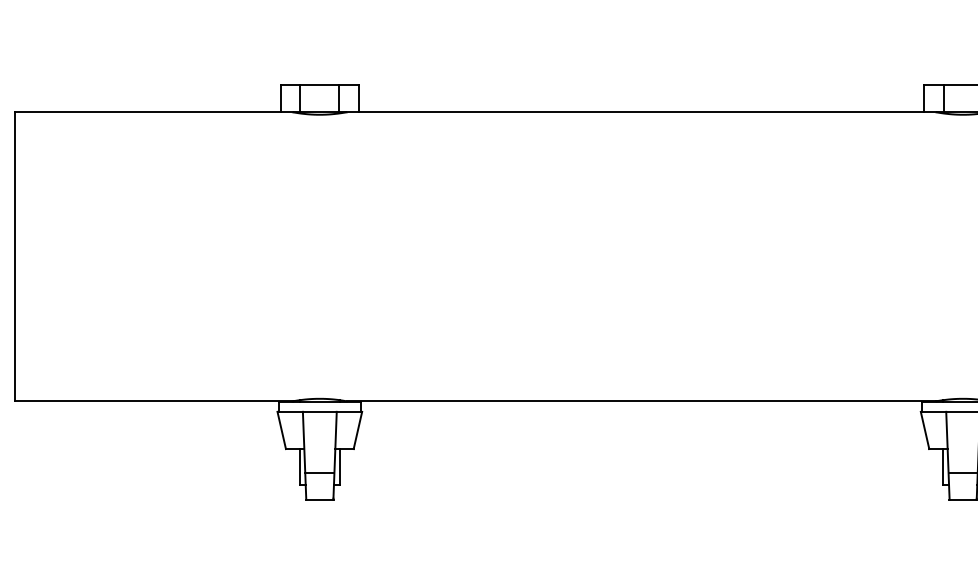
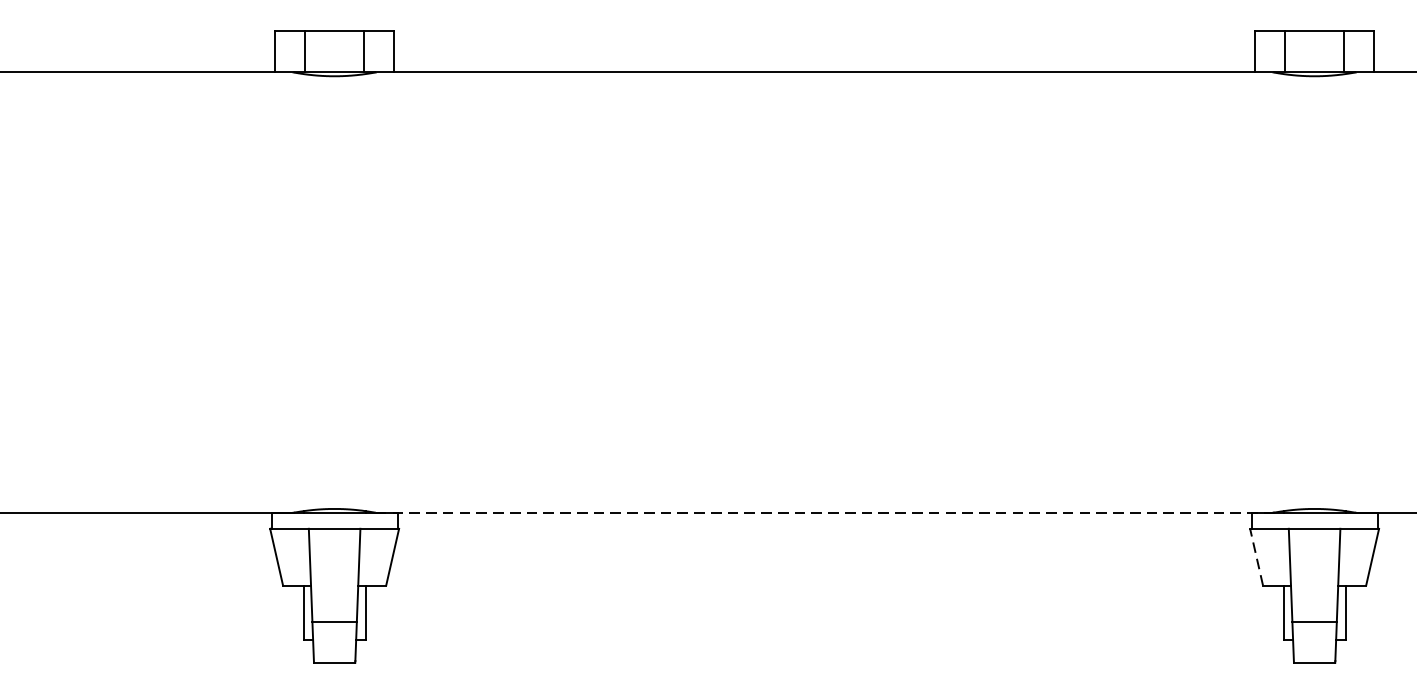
line: (641, 401) -> (824, 513), solid -> dashed
line: (924, 429) -> (1255, 555), solid -> dashed

